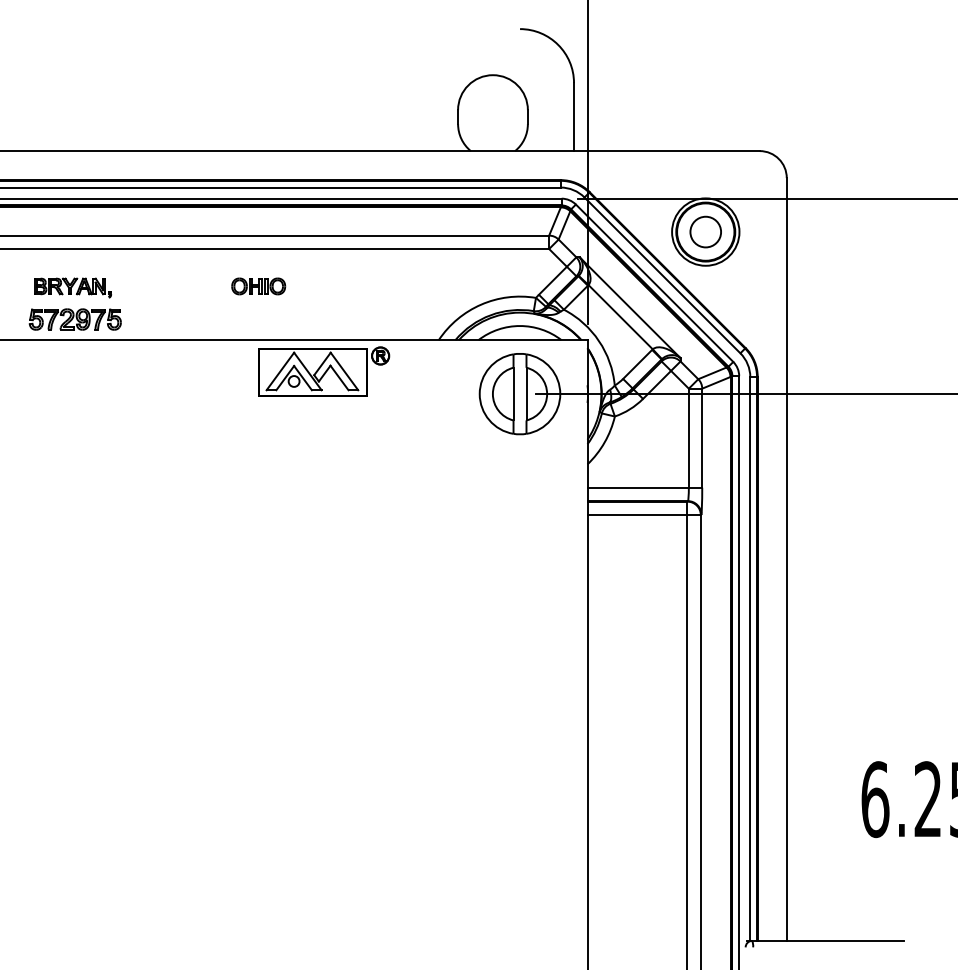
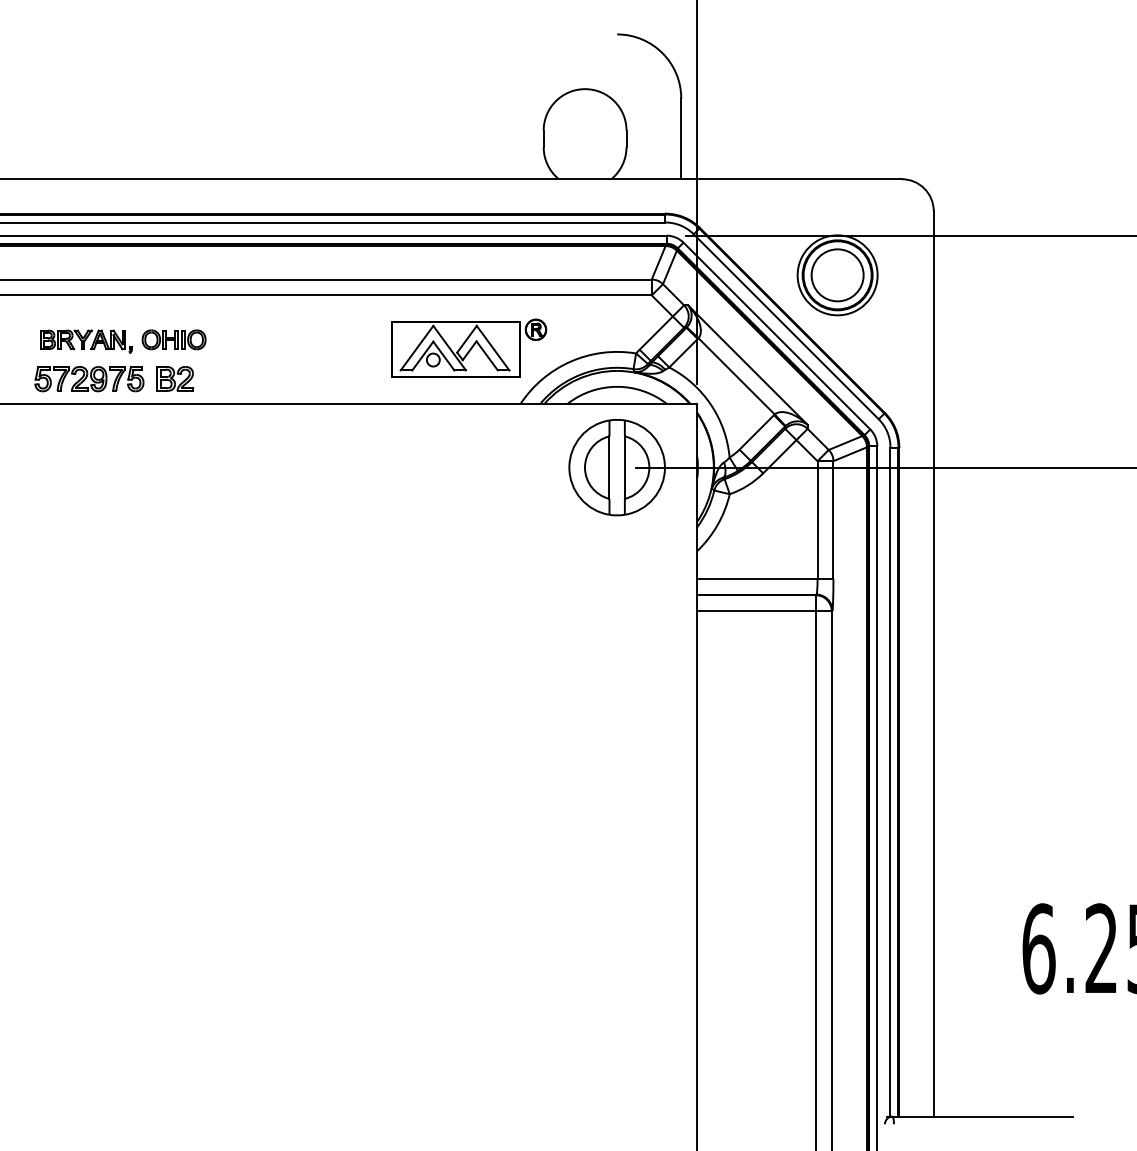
circle: (705, 232) -> (837, 275), size x1.43
part: (258, 286) -> (173, 339), moved
part: (147, 319) -> (175, 379), added
part: (324, 371) -> (469, 348), moved

